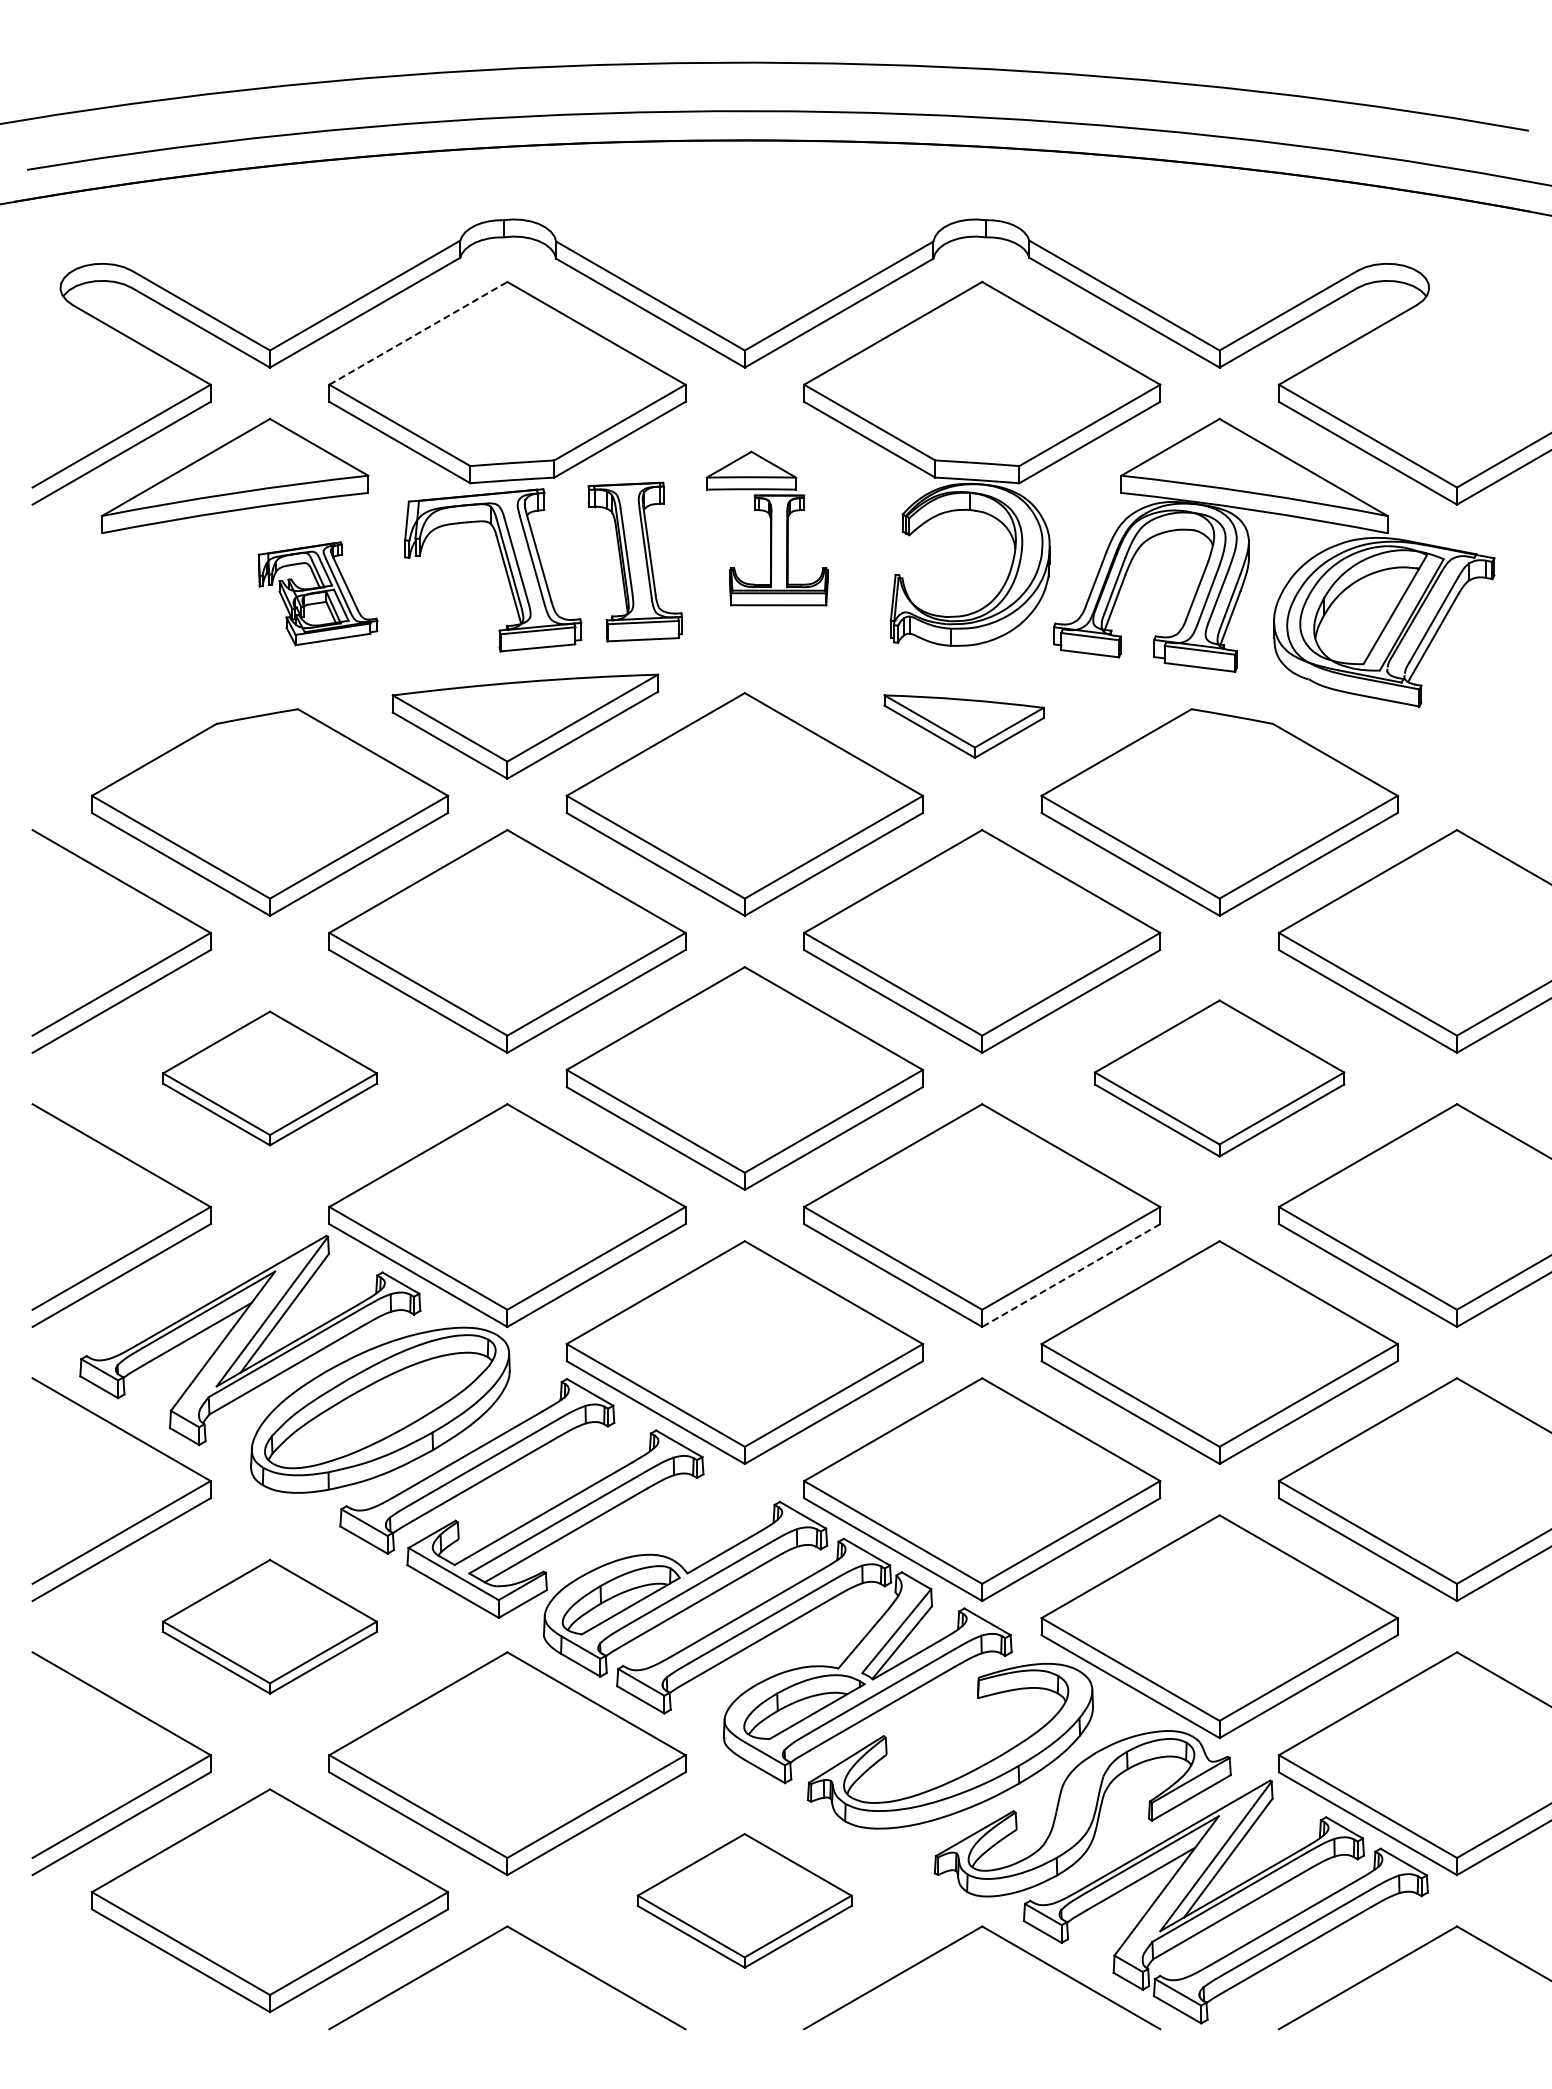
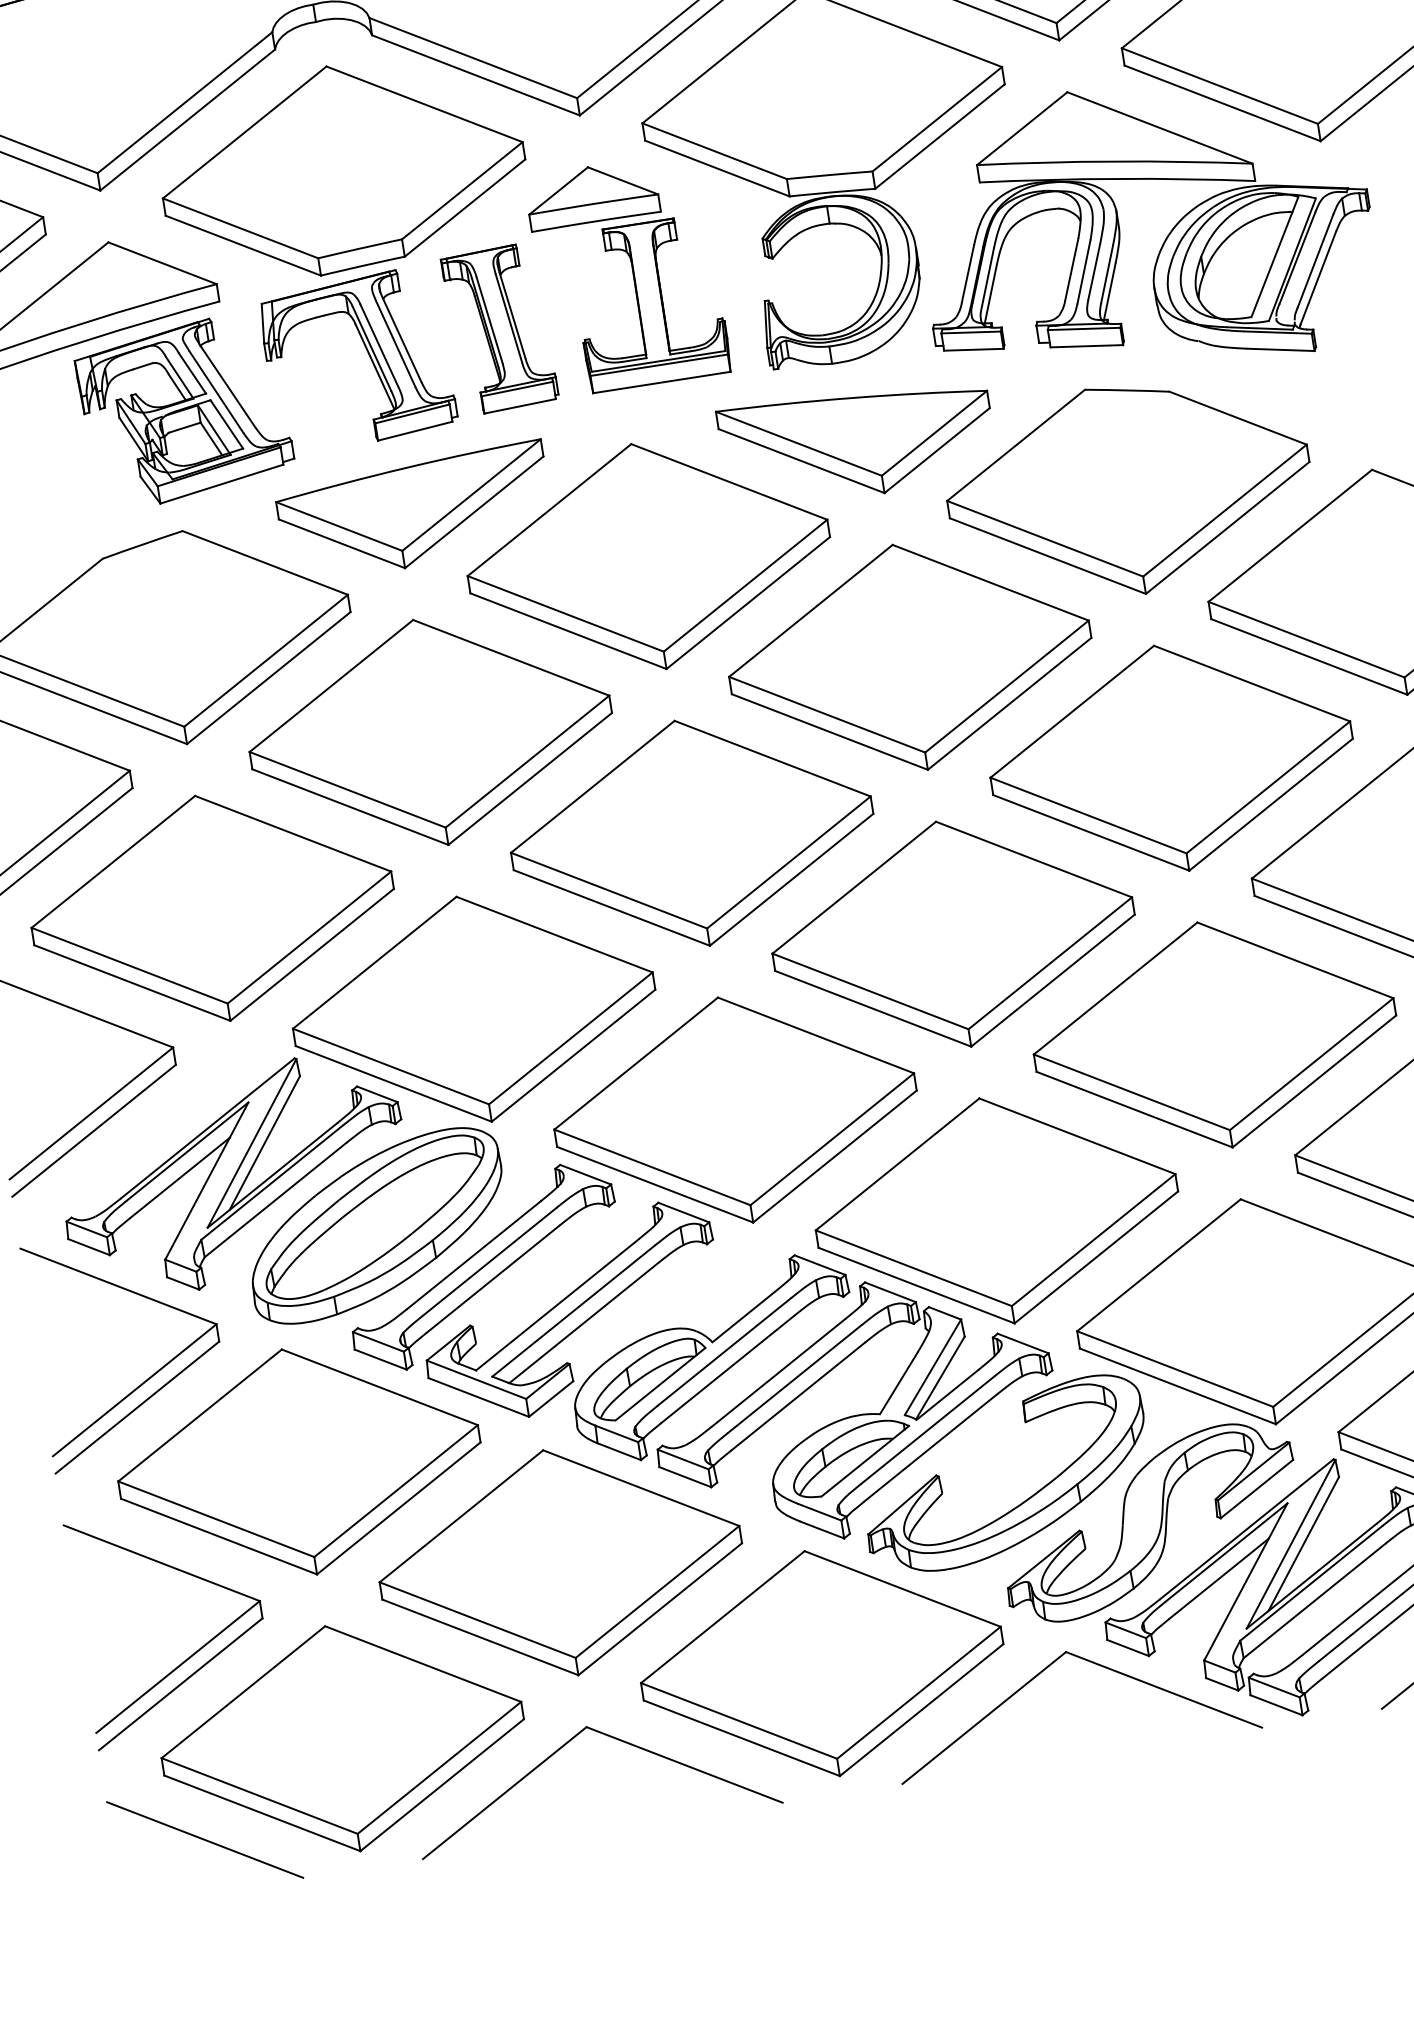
line: (418, 333) -> (244, 132), dashed -> solid
part: (766, 528) -> (627, 274), size x1.43
part: (317, 593) -> (184, 411), size x1.67
part: (963, 726) -> (857, 443), size x1.67
part: (269, 1078) -> (212, 908), size x1.67
part: (1219, 1078) -> (1171, 758), size x1.43
line: (1071, 1275) -> (1053, 980), dashed -> solid
part: (269, 1626) -> (298, 1461), size x1.67
part: (744, 1900) -> (821, 1663), size x1.67
line: (121, 1977) -> (204, 1839), added

